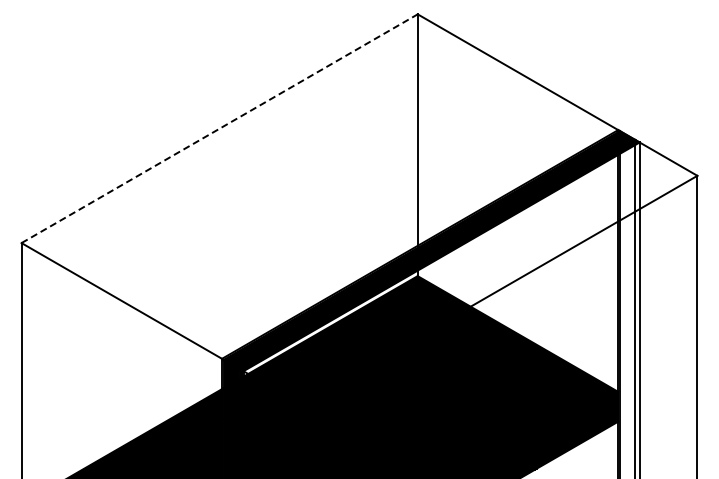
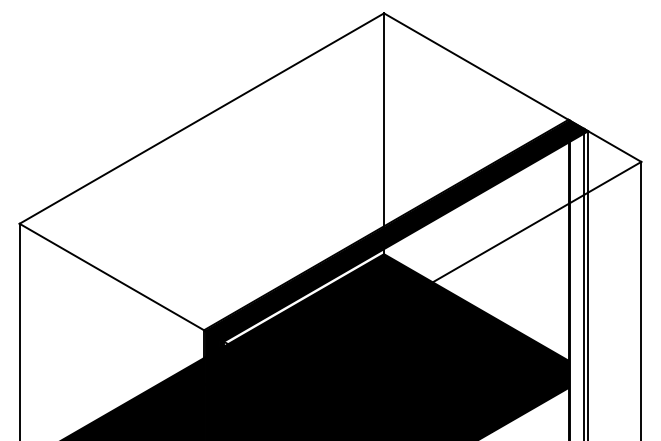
line: (219, 128) -> (201, 118), dashed -> solid

